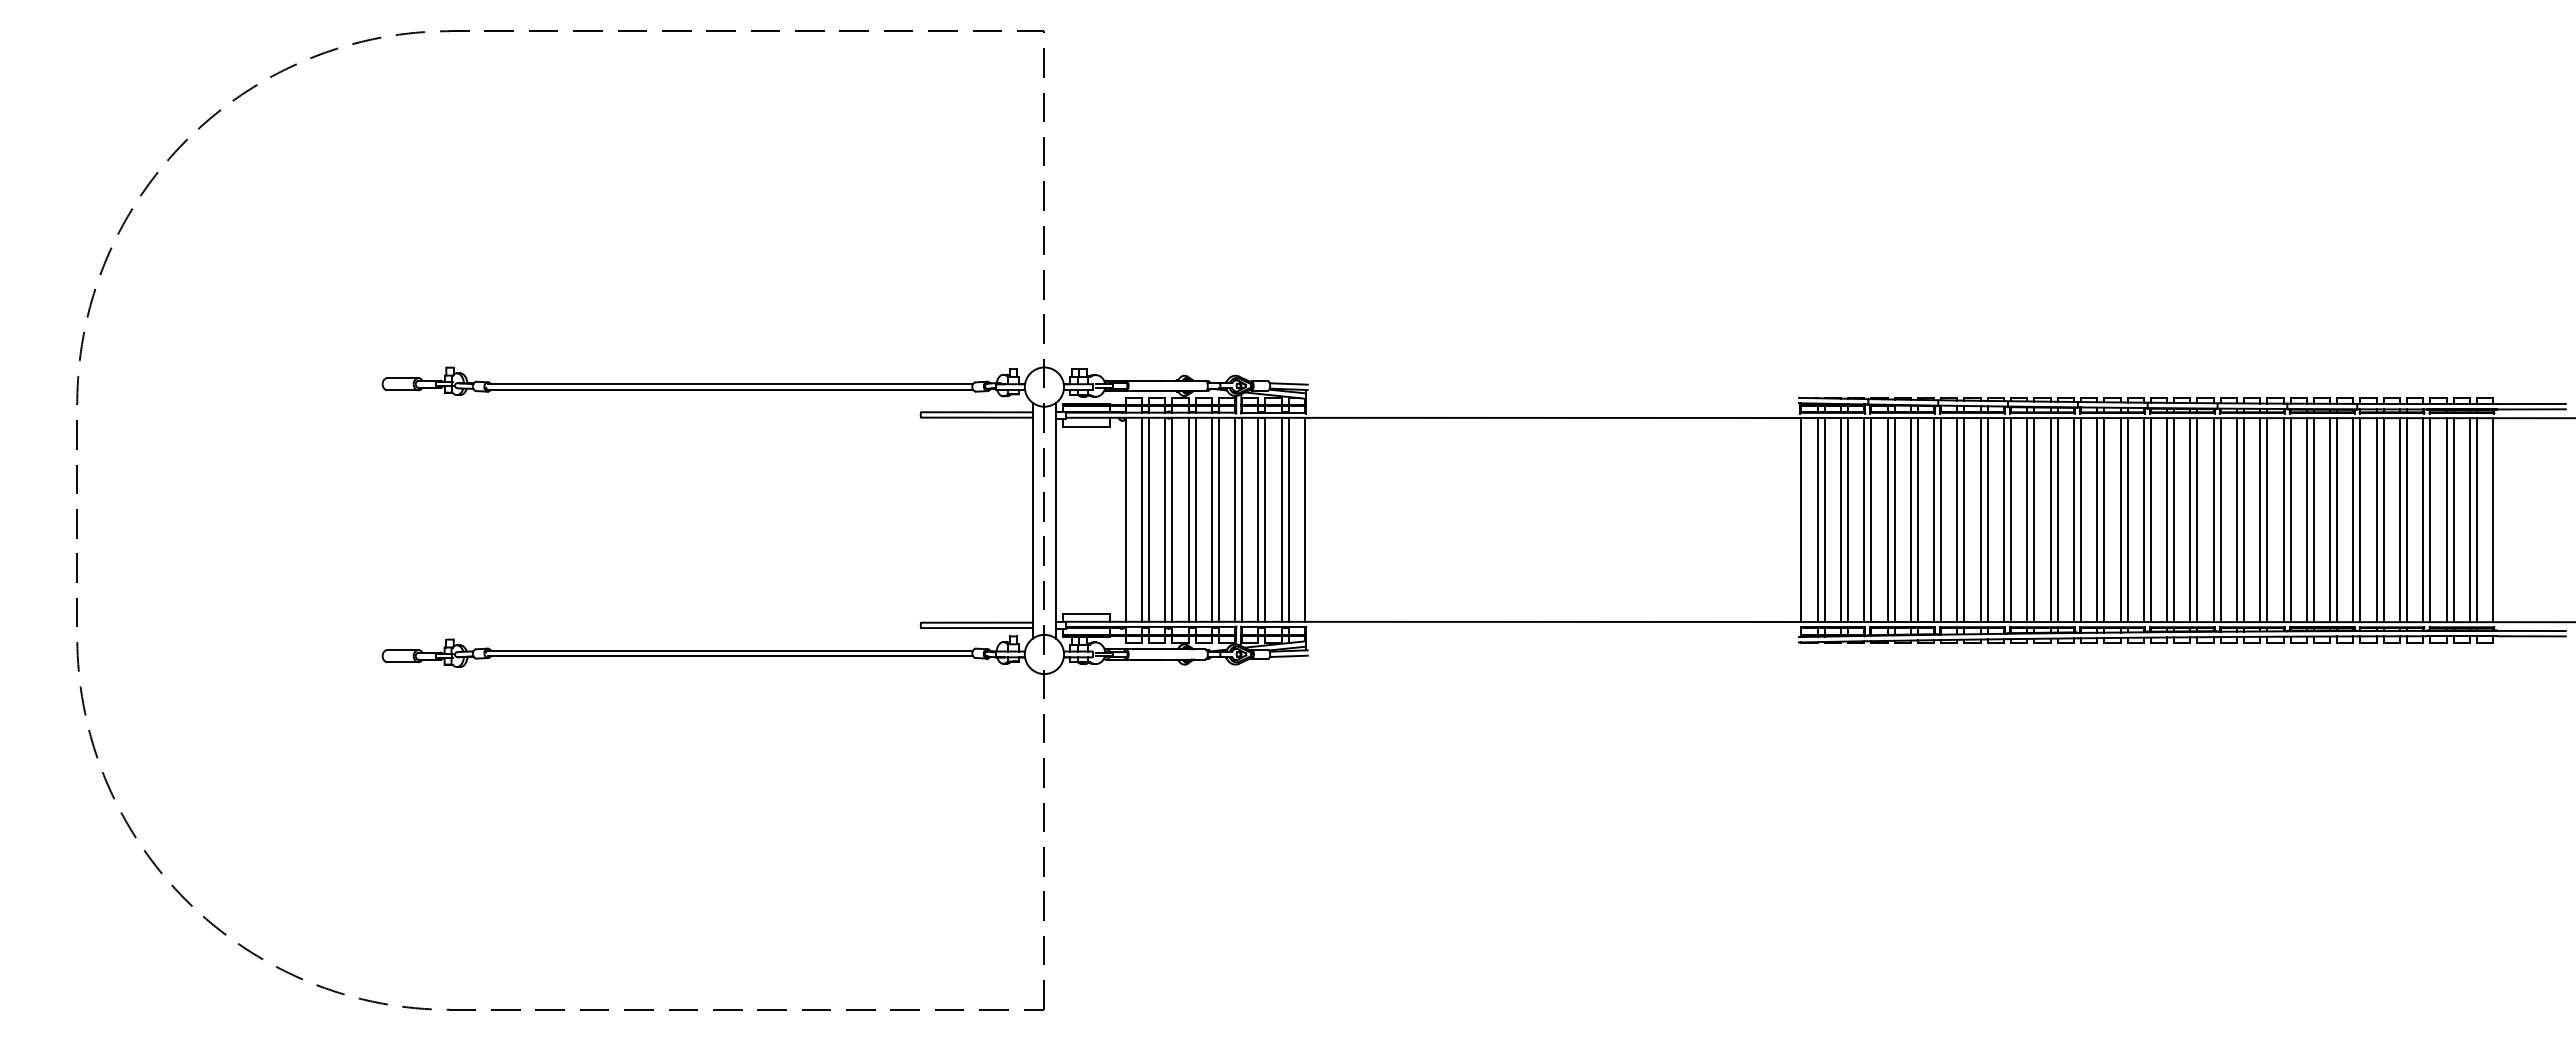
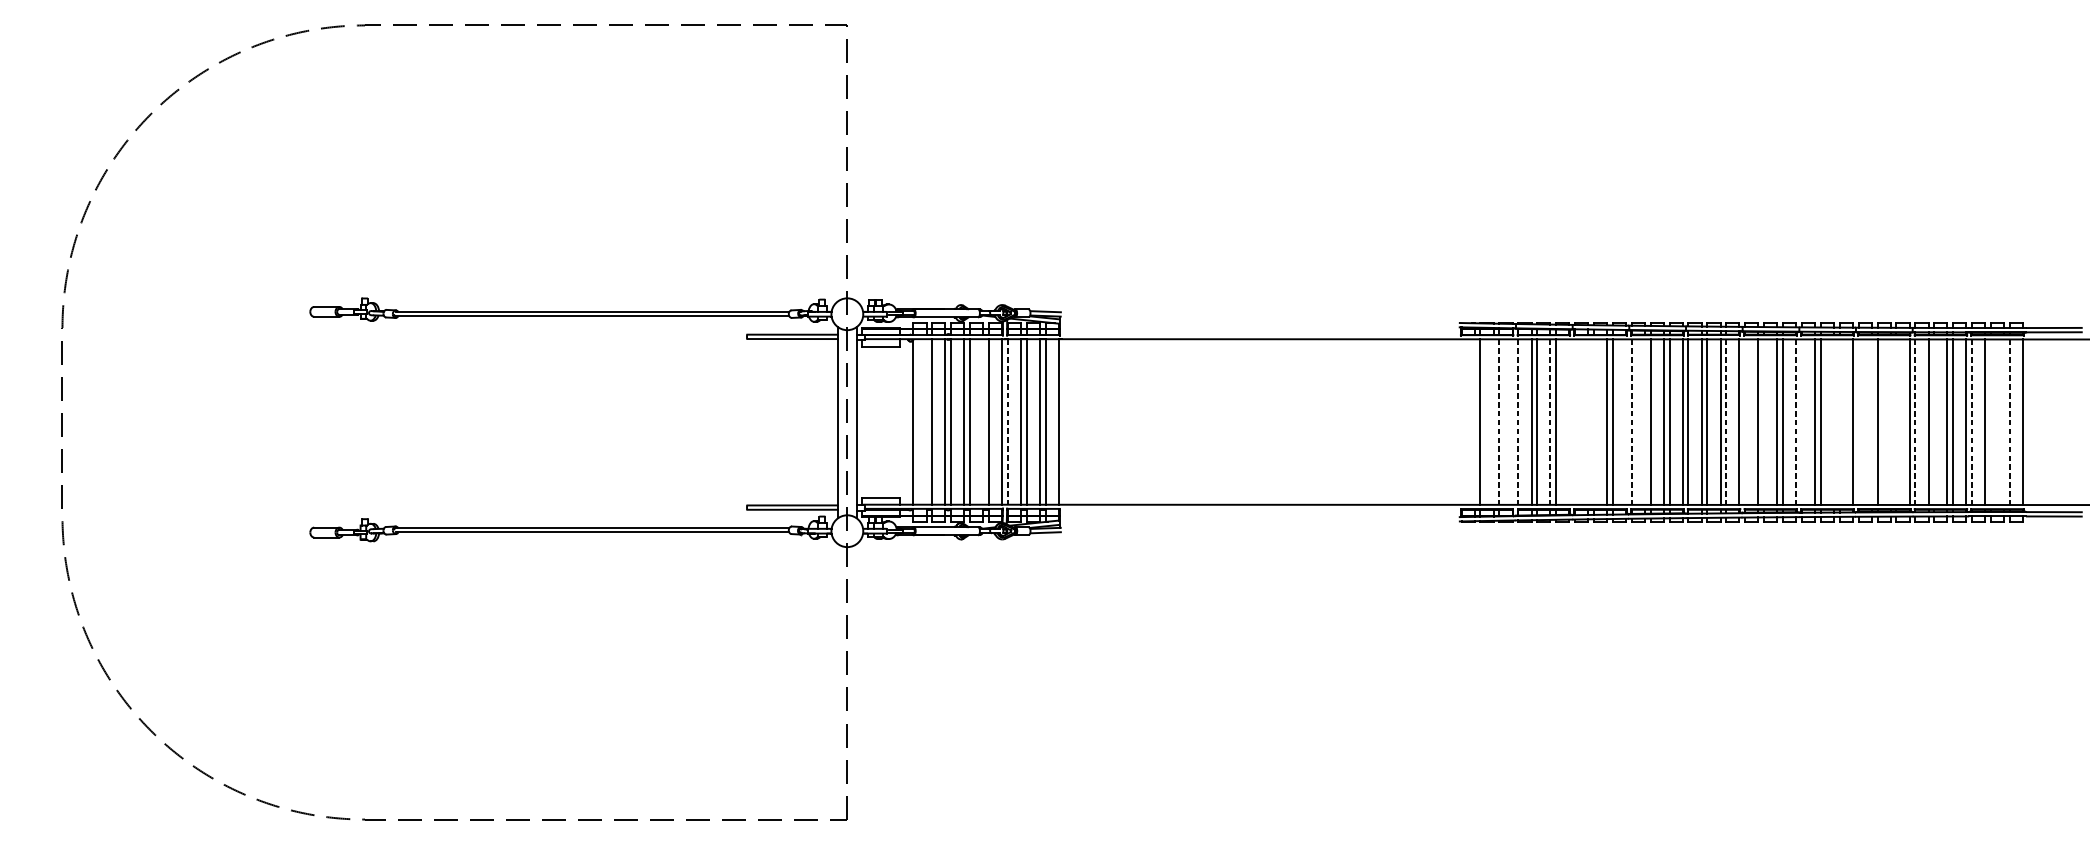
line: (1141, 519) -> (926, 421), removed
line: (1211, 519) -> (982, 421), removed
line: (1242, 519) -> (1008, 421), solid -> dashed
line: (1801, 519) -> (1461, 421), removed
line: (1817, 519) -> (1474, 421), removed
line: (1840, 519) -> (1493, 421), removed
line: (1864, 519) -> (1512, 421), removed
line: (1847, 520) -> (1499, 422), solid -> dashed
line: (1871, 520) -> (1518, 422), solid -> dashed
line: (1910, 520) -> (1550, 422), solid -> dashed
line: (1934, 520) -> (1569, 422), removed
line: (1941, 520) -> (1575, 422), removed
line: (1957, 520) -> (1588, 422), removed
line: (1964, 520) -> (1593, 422), removed
line: (2004, 520) -> (1626, 422), removed
line: (2011, 520) -> (1632, 422), solid -> dashed
line: (2027, 520) -> (1645, 422), removed
line: (2127, 520) -> (1726, 422), solid -> dashed
line: (2150, 520) -> (1744, 422), removed
line: (2174, 520) -> (1764, 422), removed
line: (2213, 520) -> (1796, 422), solid -> dashed
line: (2220, 520) -> (1801, 422), removed
line: (2260, 520) -> (1834, 422), removed
line: (2267, 520) -> (1839, 422), removed
line: (2290, 520) -> (1858, 422), removed
line: (2306, 520) -> (1871, 422), removed
line: (2330, 520) -> (1890, 422), removed
line: (2337, 520) -> (1896, 422), removed
line: (2360, 520) -> (1915, 422), solid -> dashed
line: (2383, 520) -> (1933, 422), removed
line: (2430, 520) -> (1972, 422), solid -> dashed
line: (2453, 520) -> (1990, 422), removed
line: (2469, 520) -> (2003, 422), removed
line: (2476, 520) -> (2009, 422), solid -> dashed

